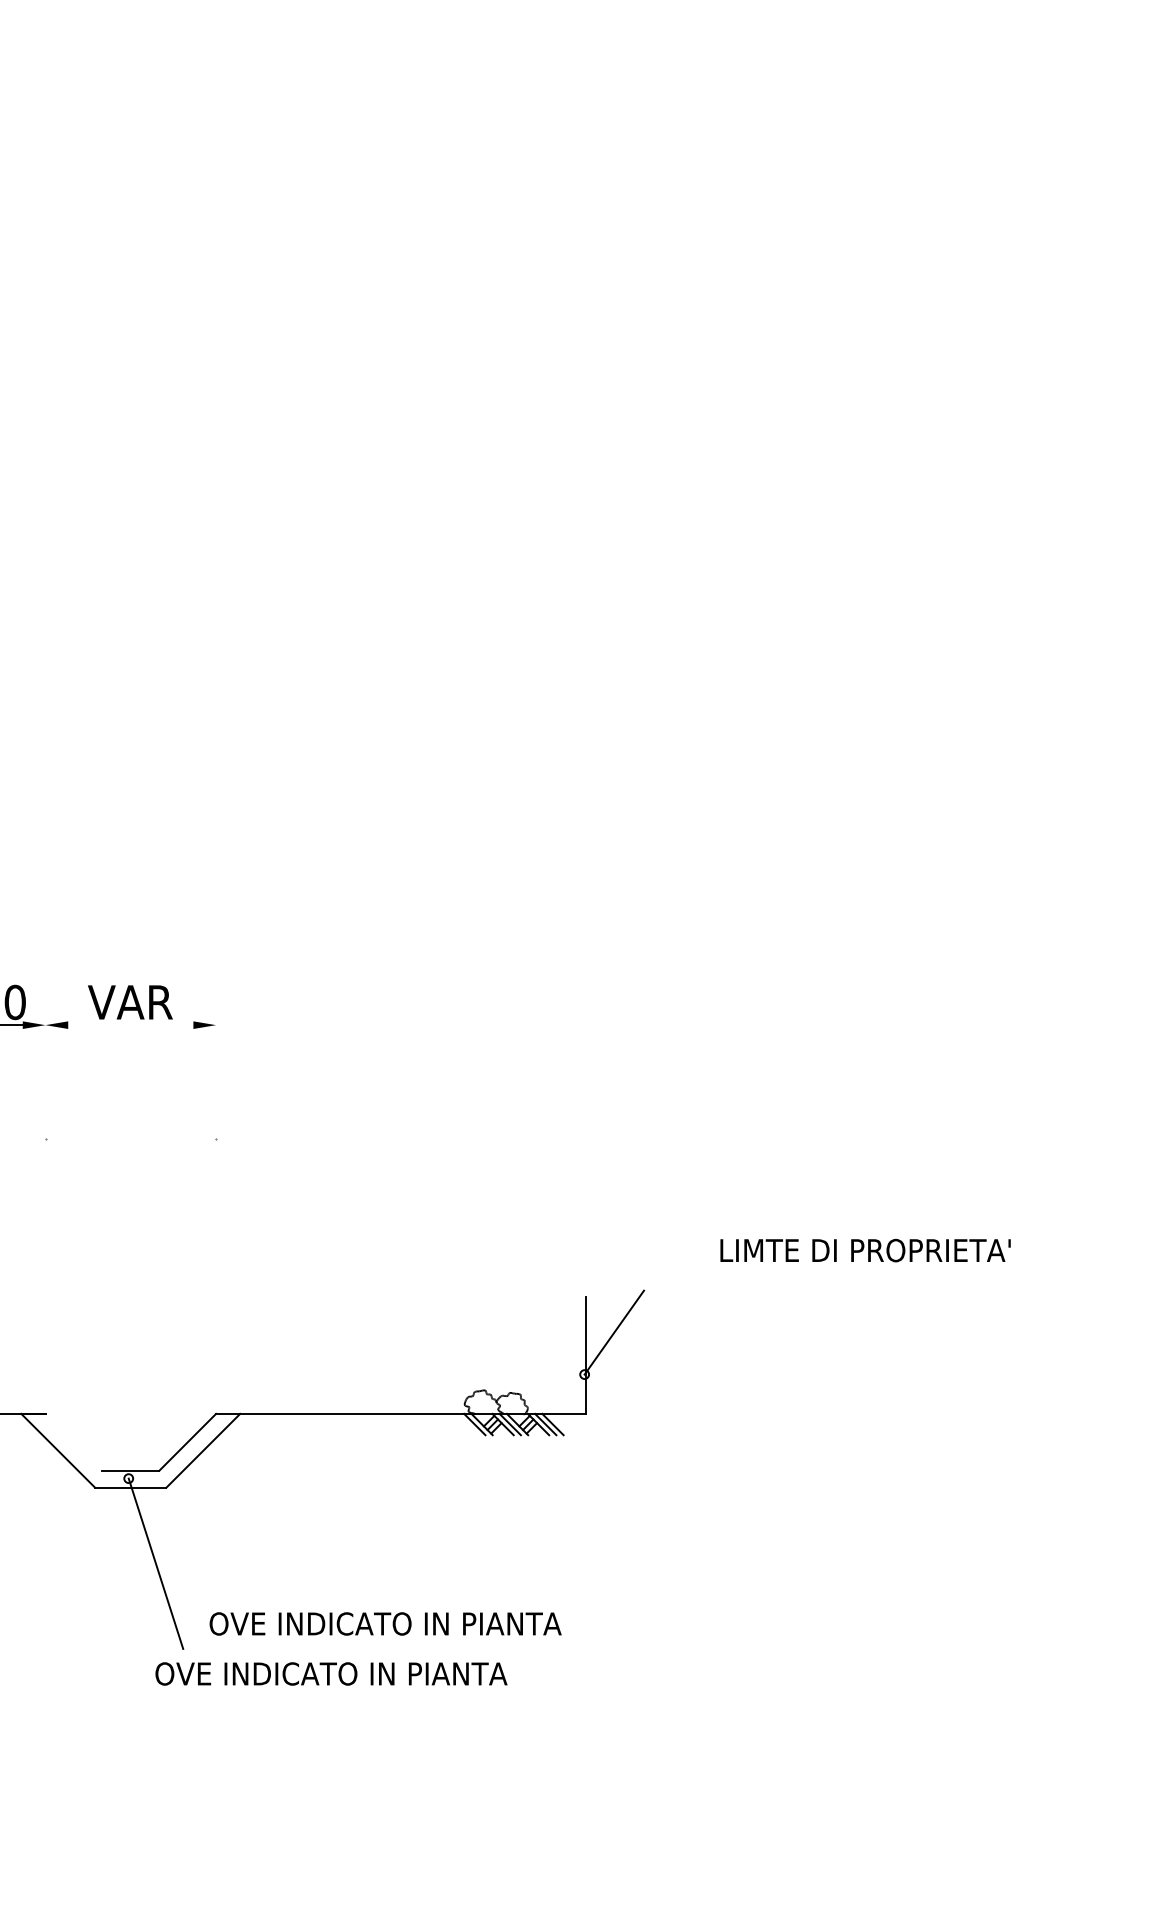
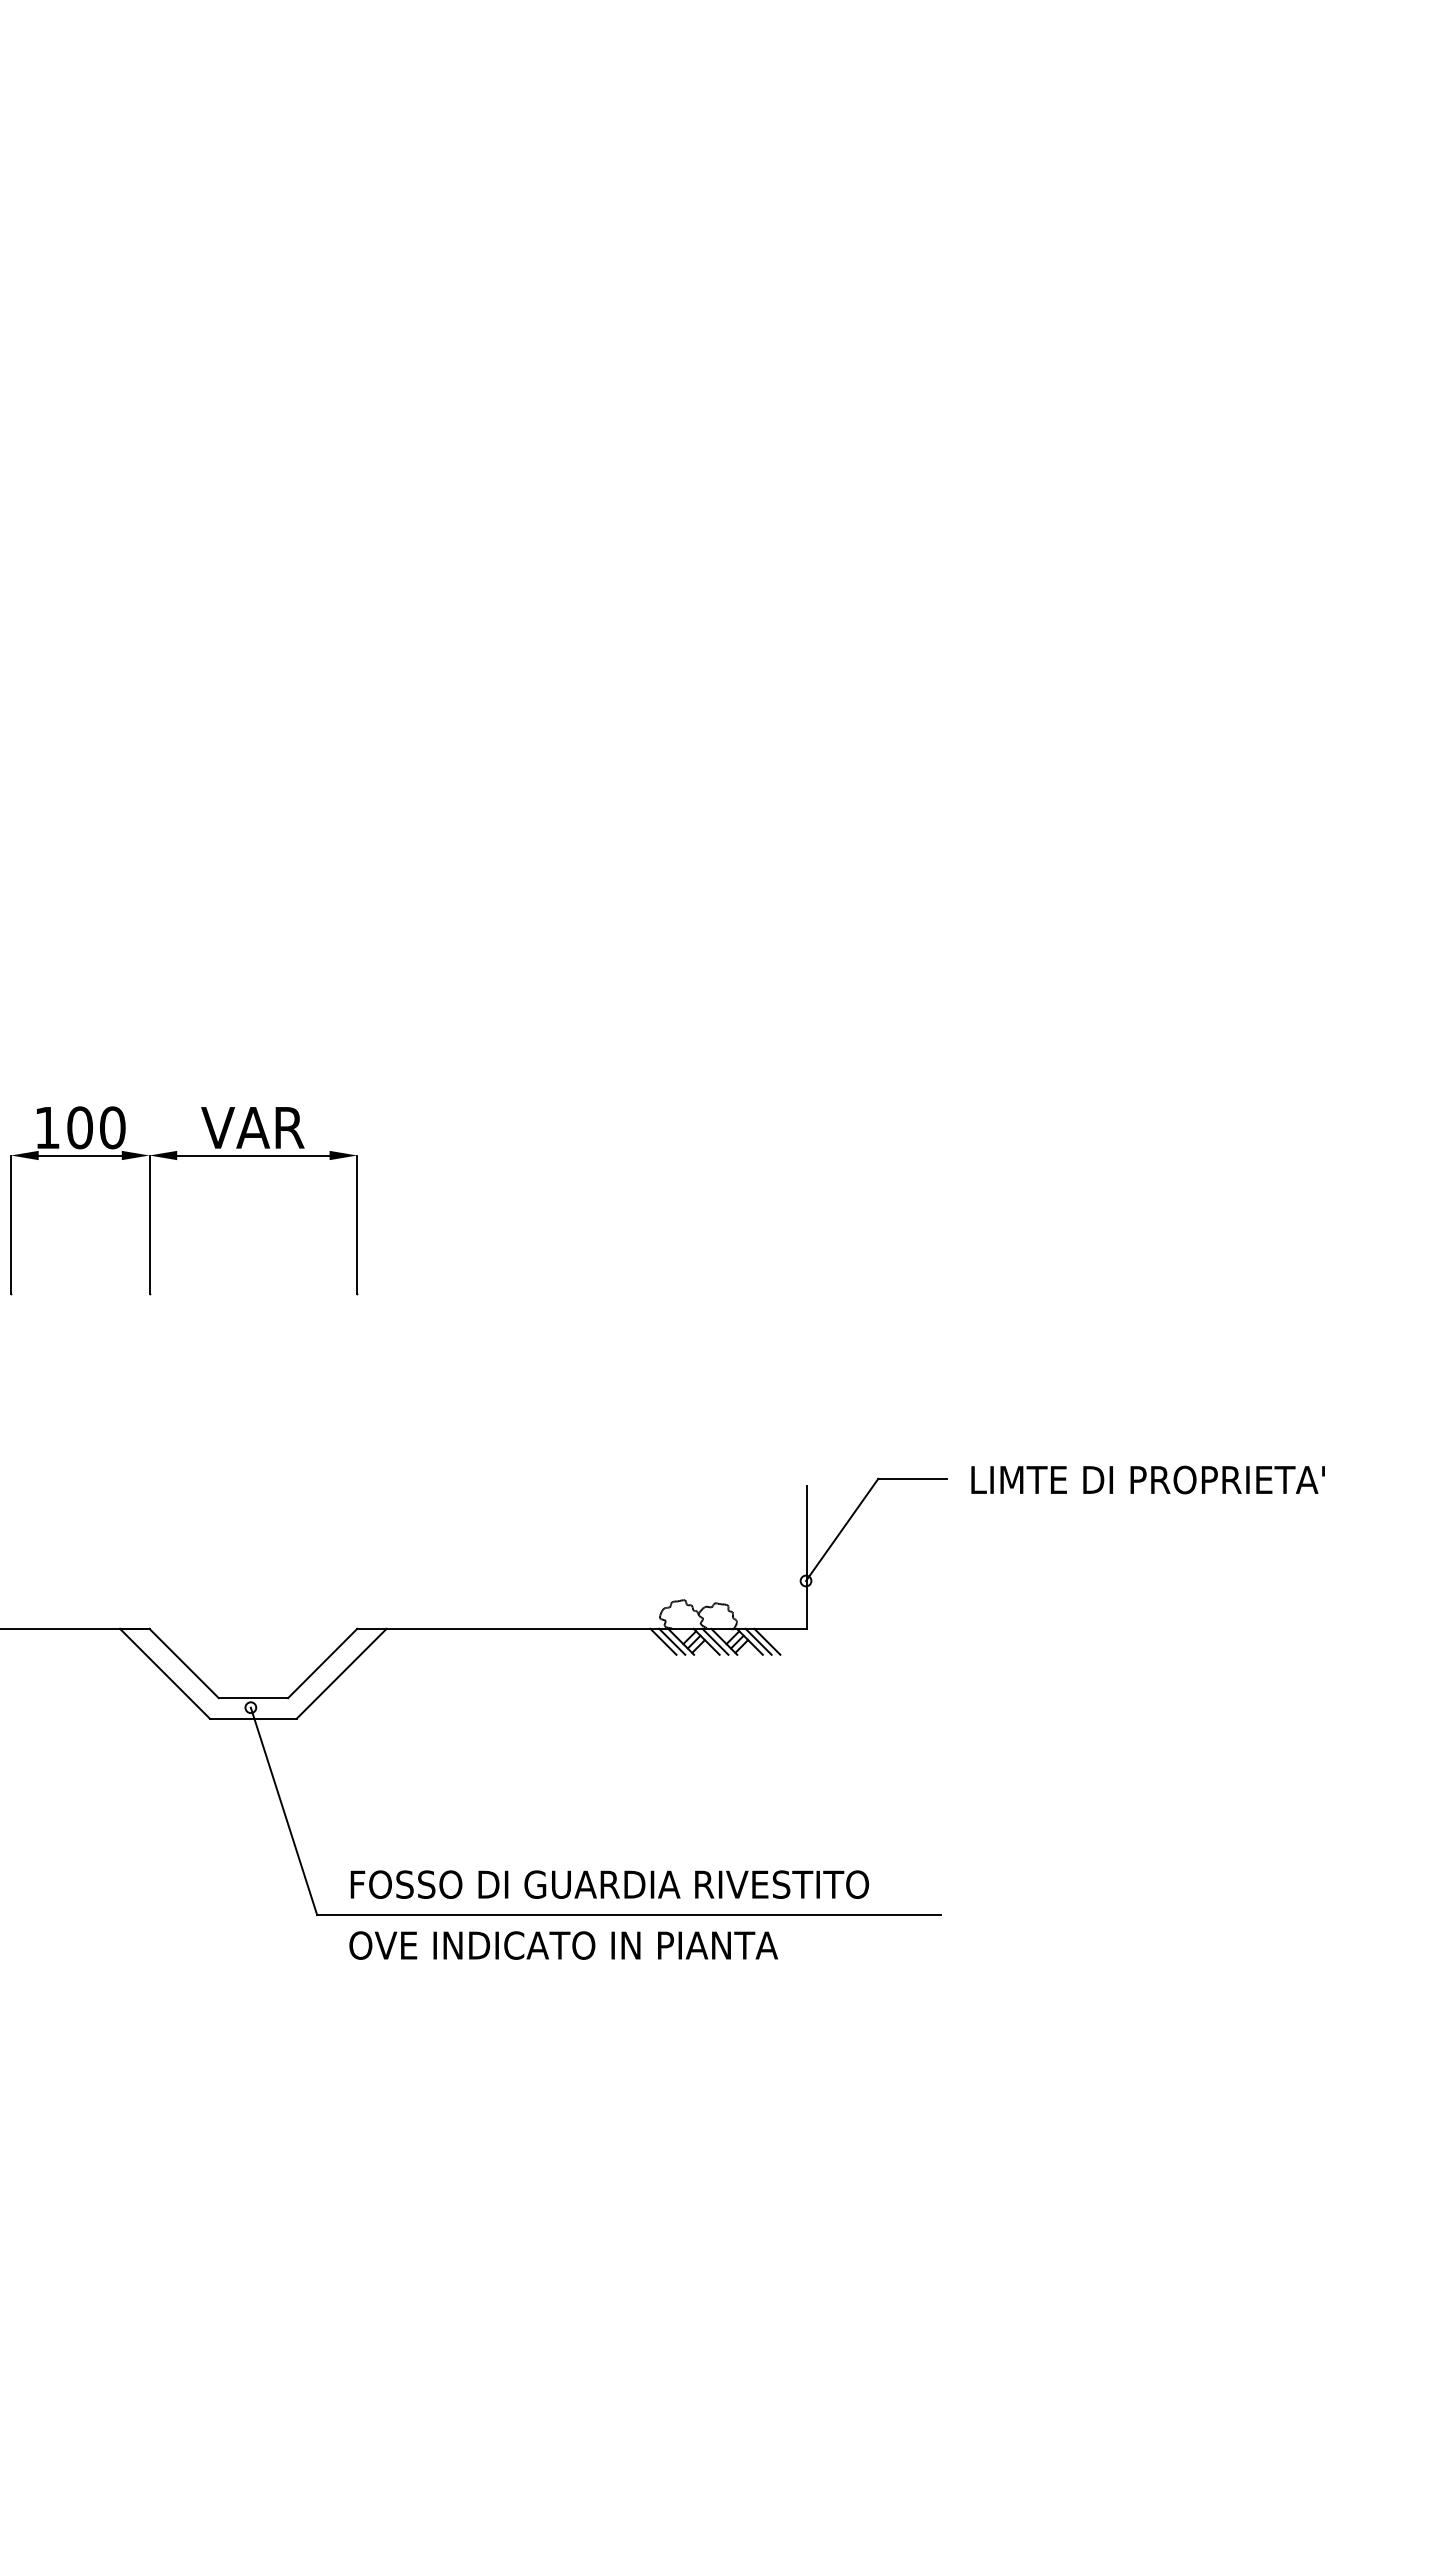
line: (130, 1025) -> (253, 1155), added
line: (45, 1081) -> (149, 1224), added
line: (216, 1081) -> (357, 1224), added
text: (865, 1250) -> (1147, 1479), moved
line: (672, 1290) -> (912, 1478), added
line: (467, 1424) -> (663, 1641), added
line: (73, 1442) -> (183, 1663), added
text: (423, 1623) -> (609, 1884), OVE INDICATO IN PIANTA -> FOSSO DI GUARDIA RIVESTITO
line: (438, 1649) -> (628, 1915), added
text: (331, 1673) -> (563, 1945), moved

